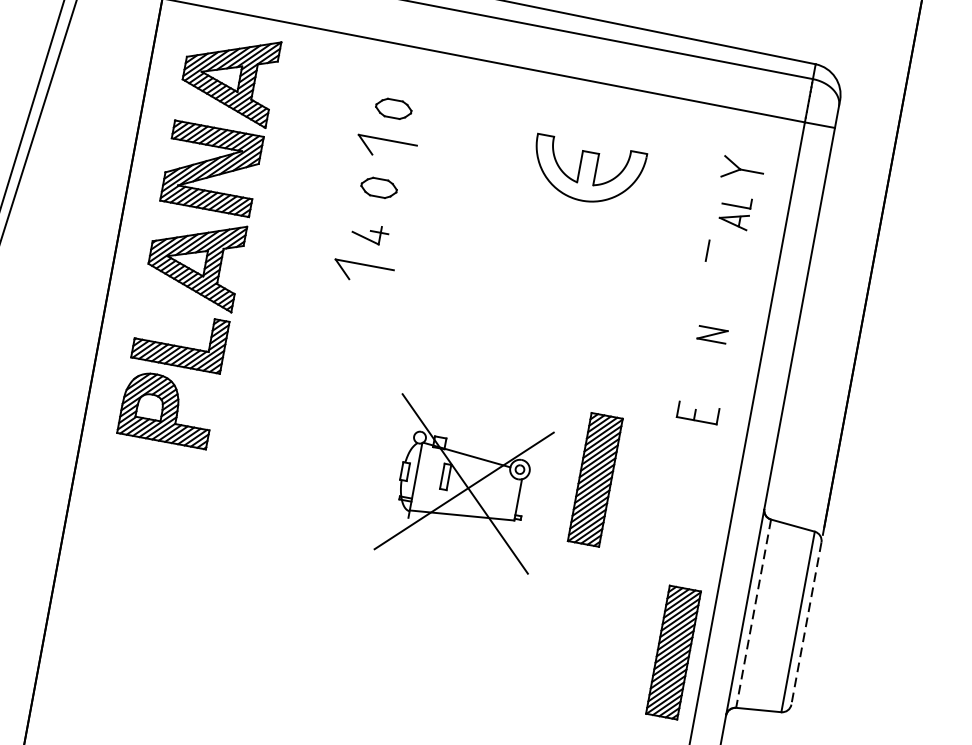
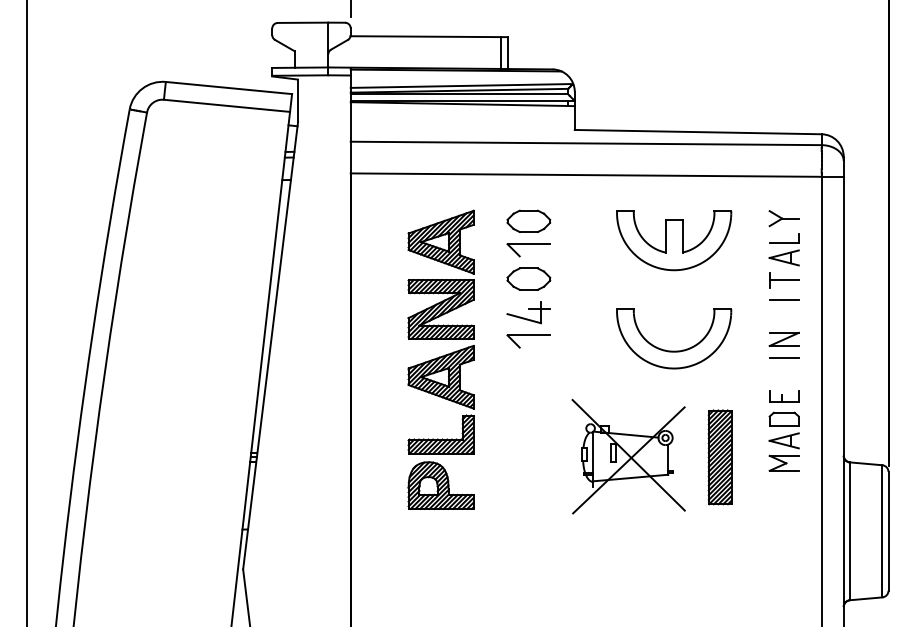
part: (393, 107) -> (528, 220), size x1.67
part: (587, 172) -> (674, 240), size x1.43
part: (378, 187) -> (528, 278), size x1.67
part: (734, 211) -> (783, 249), size x1.43
part: (370, 233) -> (528, 312), size x1.67
part: (198, 236) -> (440, 359), moved
line: (726, 254) -> (783, 280), added
line: (721, 280) -> (783, 299), added
part: (559, 322) -> (674, 350), added
part: (711, 333) -> (783, 338), size x1.43
line: (707, 359) -> (783, 357), added
part: (685, 474) -> (783, 441), added
part: (464, 485) -> (628, 456), moved
line: (753, 613) -> (849, 531), dashed -> solid
line: (806, 623) -> (888, 531), dashed -> solid
part: (672, 652) -> (797, 569), removed

